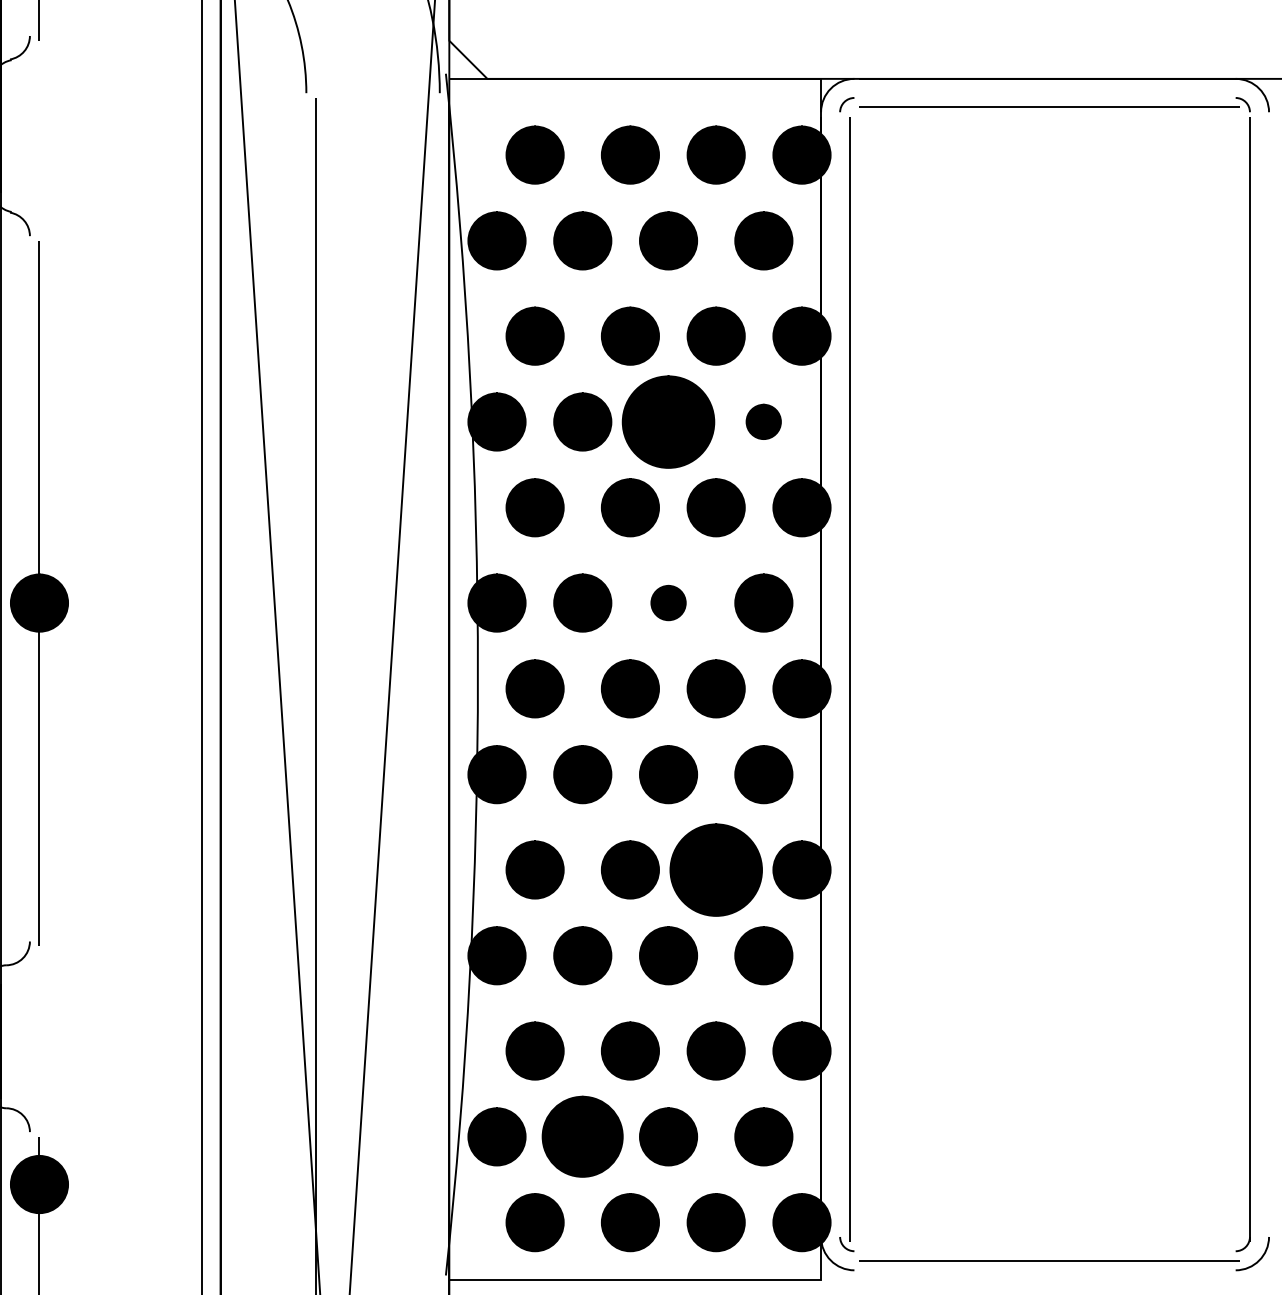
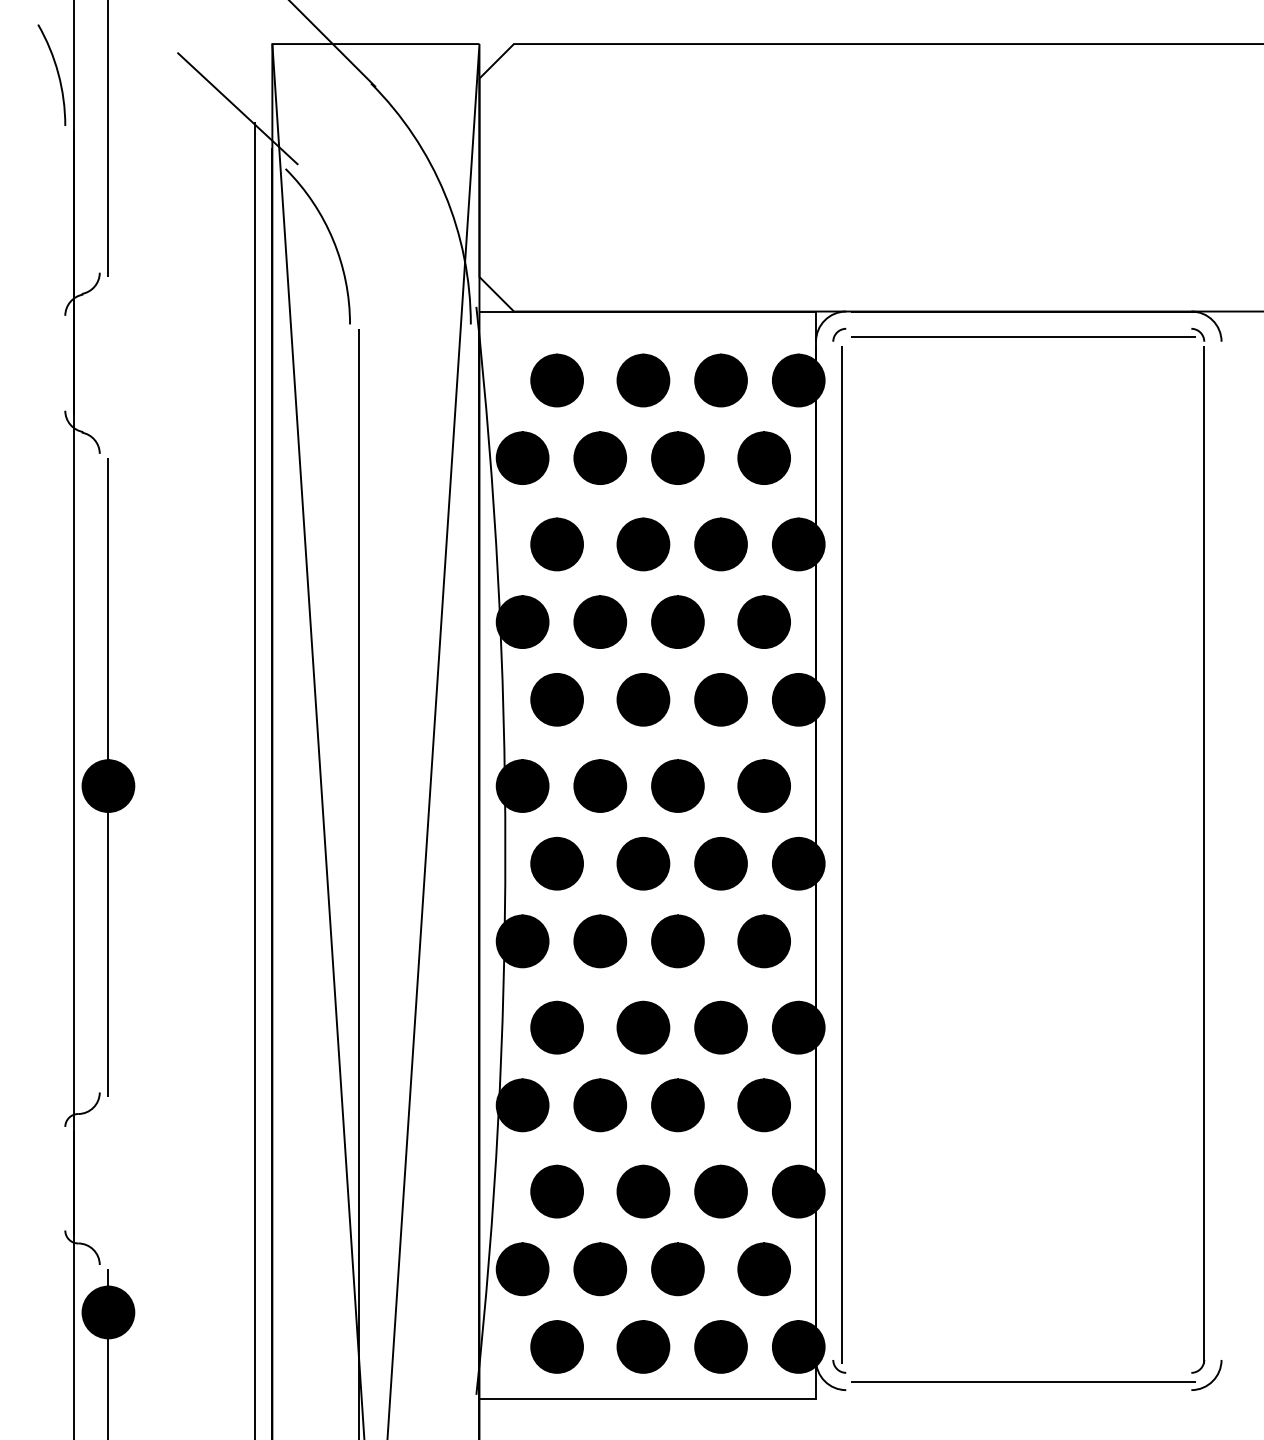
part: (668, 421) -> (677, 621), size x0.62
part: (763, 421) -> (763, 621), size x1.67
part: (668, 602) -> (677, 785), size x1.67
part: (715, 869) -> (720, 1027), size x0.62
part: (583, 1137) -> (600, 1269), size x0.71

